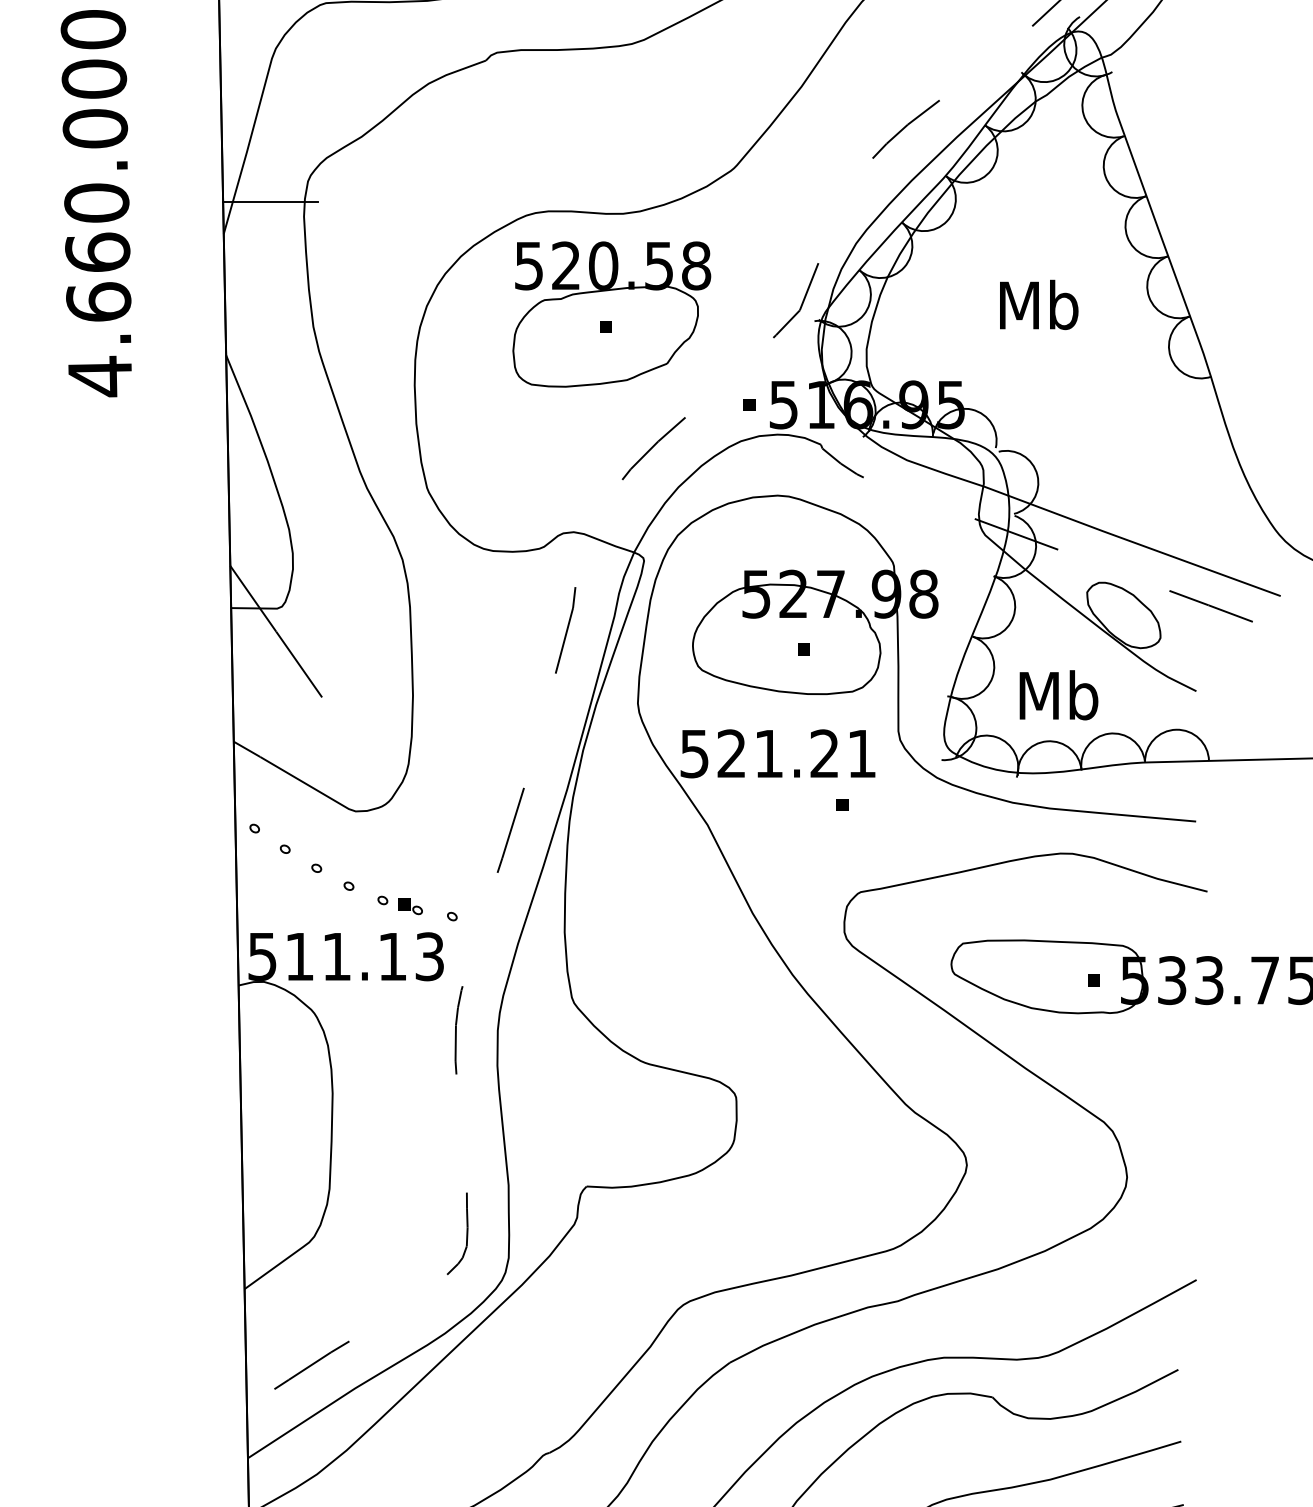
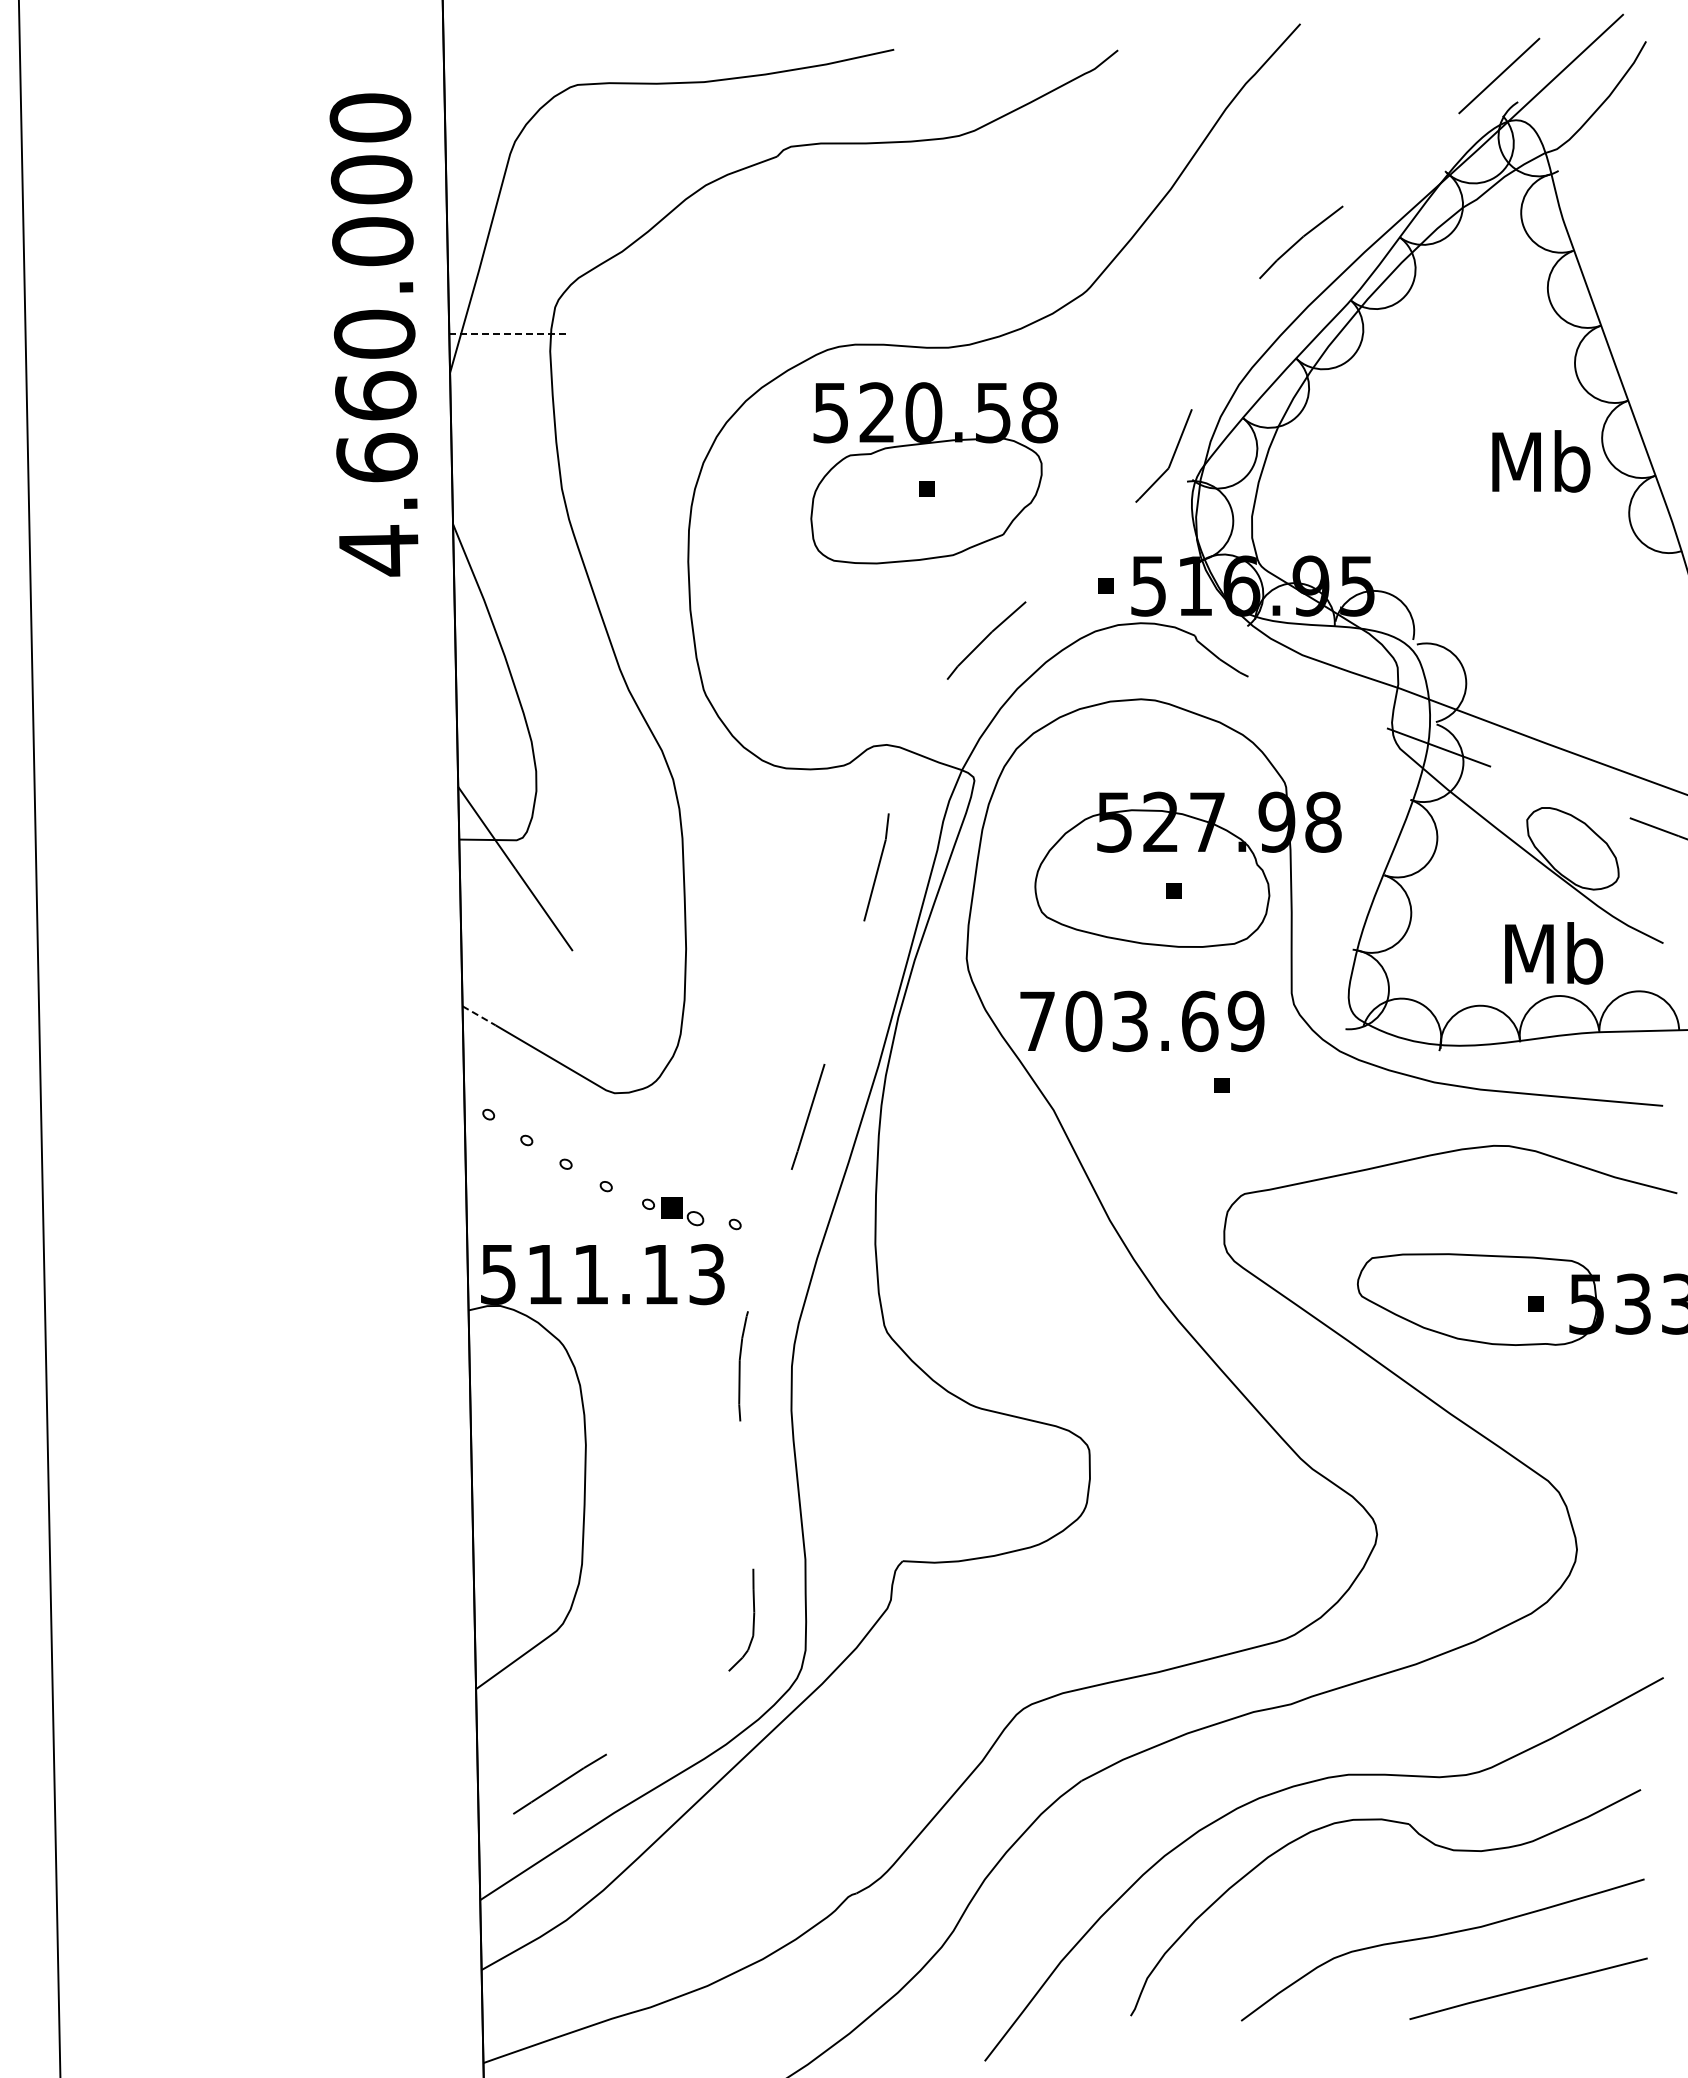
line: (270, 202) -> (508, 333), solid -> dashed
text: (95, 203) -> (373, 334), moved
text: (1039, 305) -> (1541, 461), moved
text: (1059, 695) -> (1554, 953), moved
line: (247, 749) -> (479, 1015), solid -> dashed
text: (778, 753) -> (1142, 1021), 521.21 -> 703.69
part: (410, 906) -> (682, 1211), size x1.4

